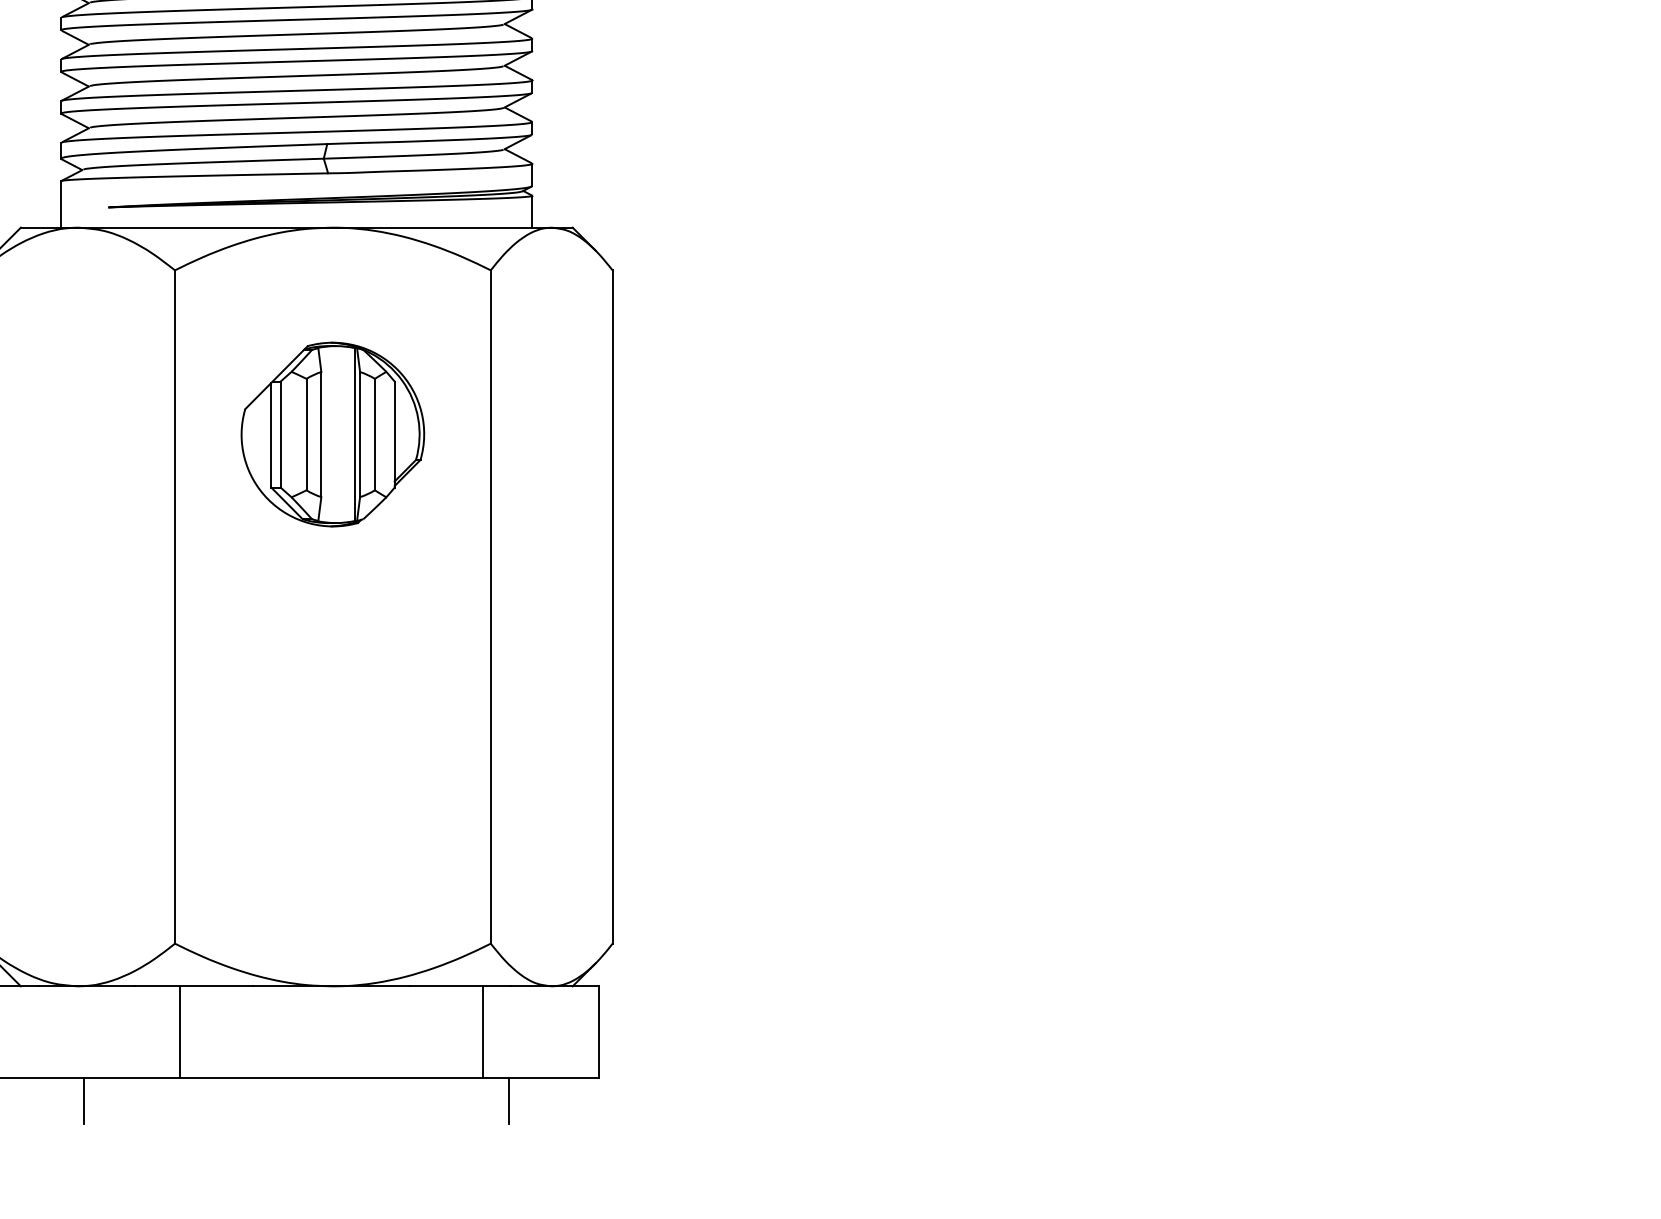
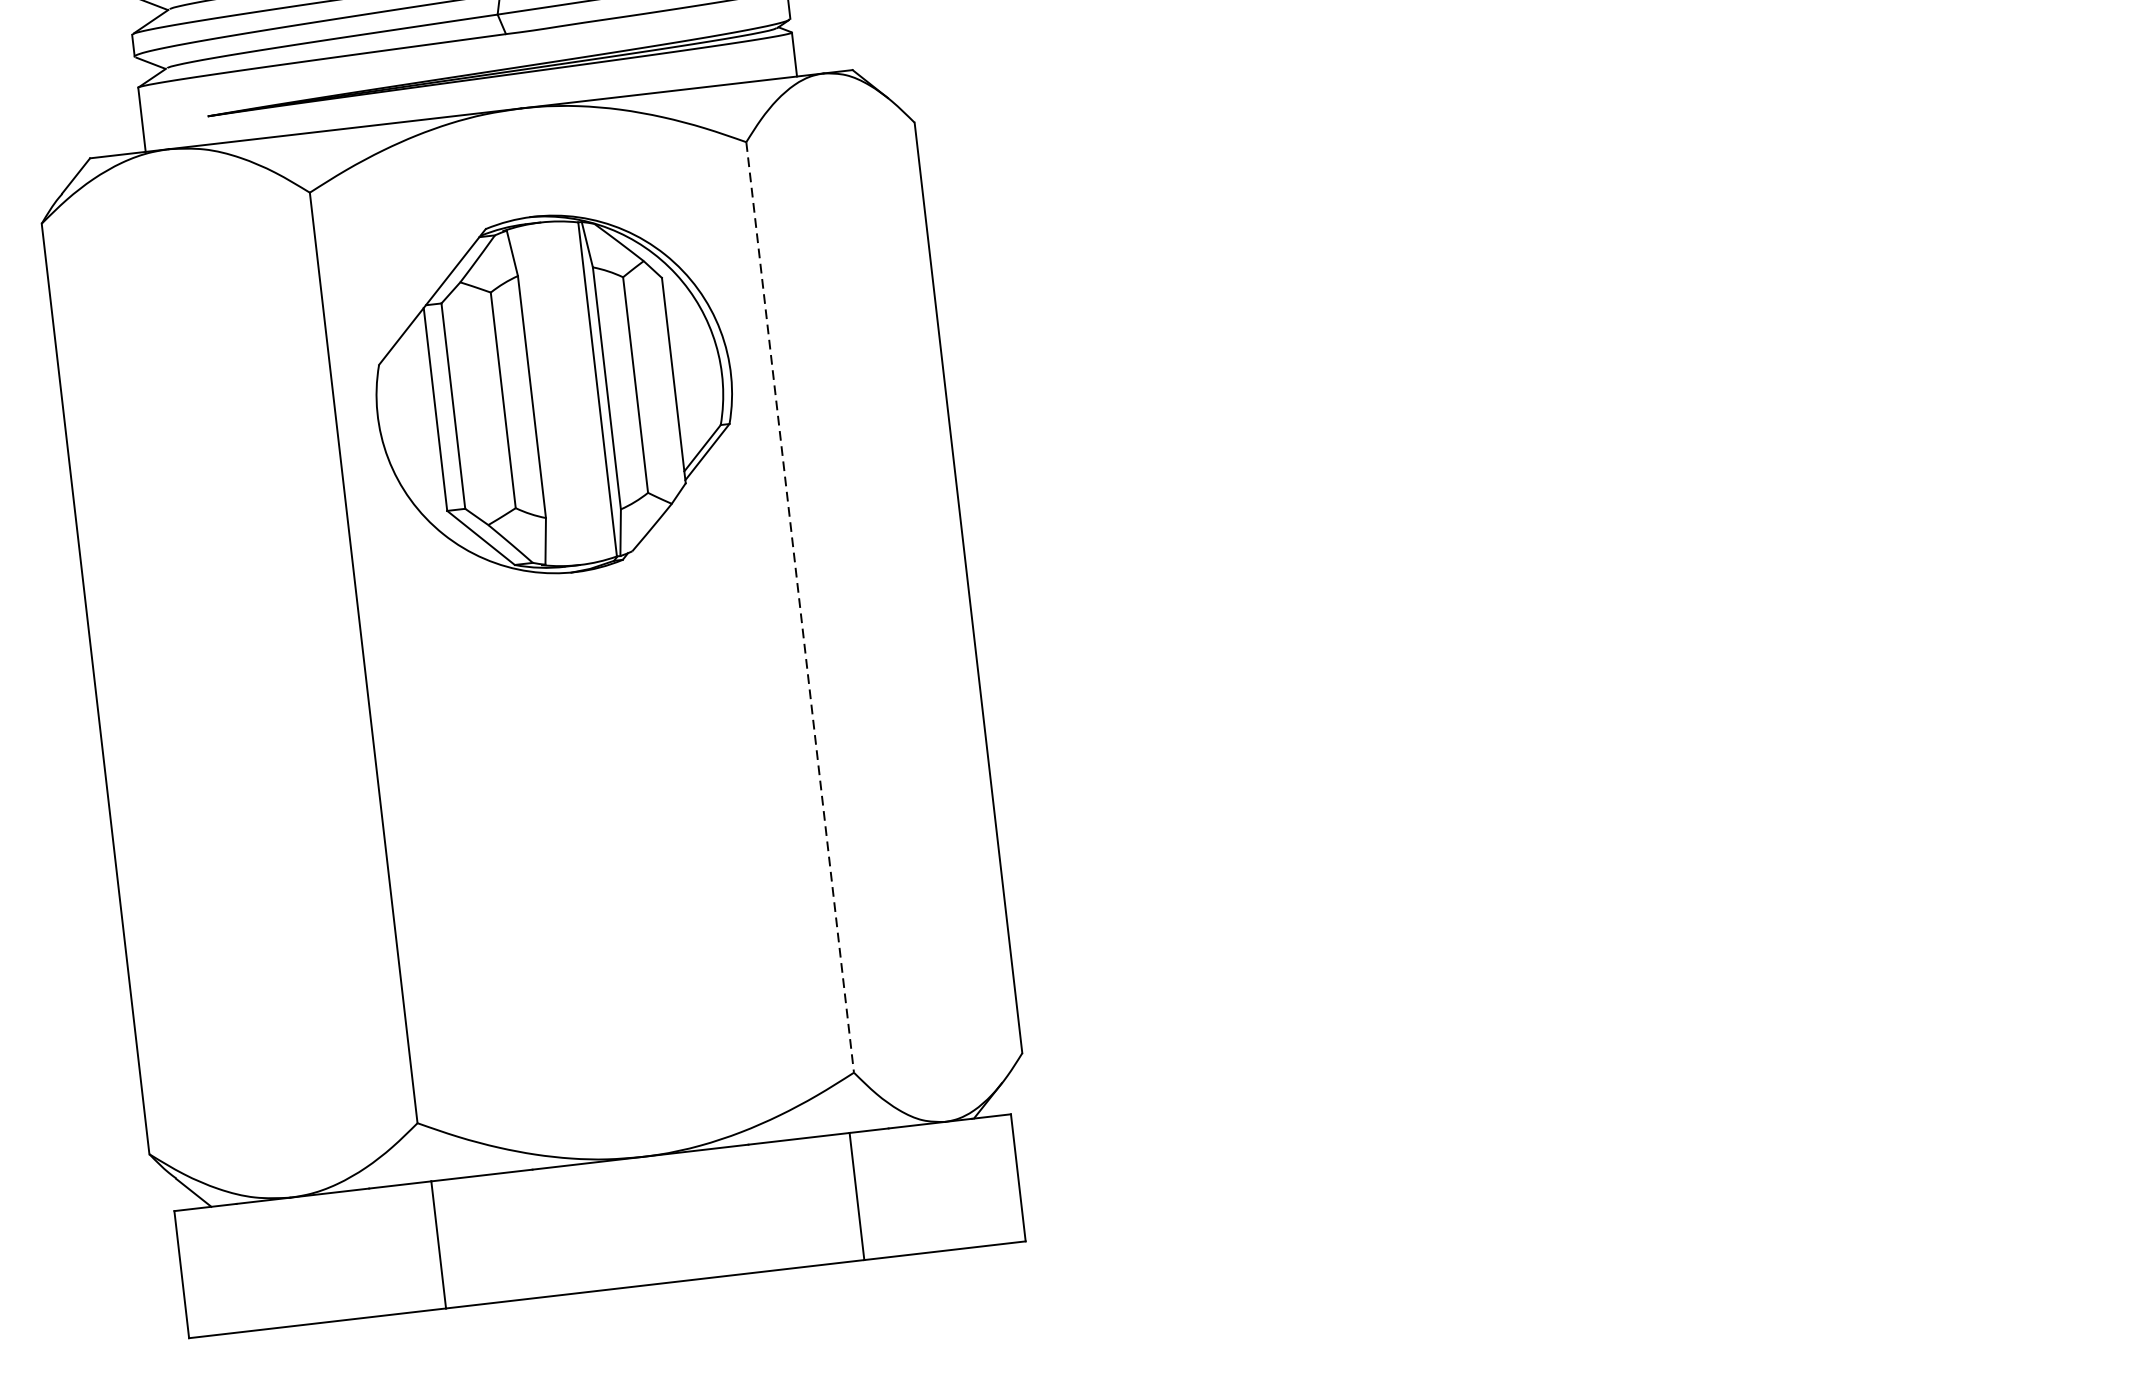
part: (332, 434) -> (553, 394), size x1.4
line: (490, 607) -> (799, 608), solid -> dashed
line: (84, 1101) -> (317, 1355), removed
line: (509, 1101) -> (905, 1287), removed

